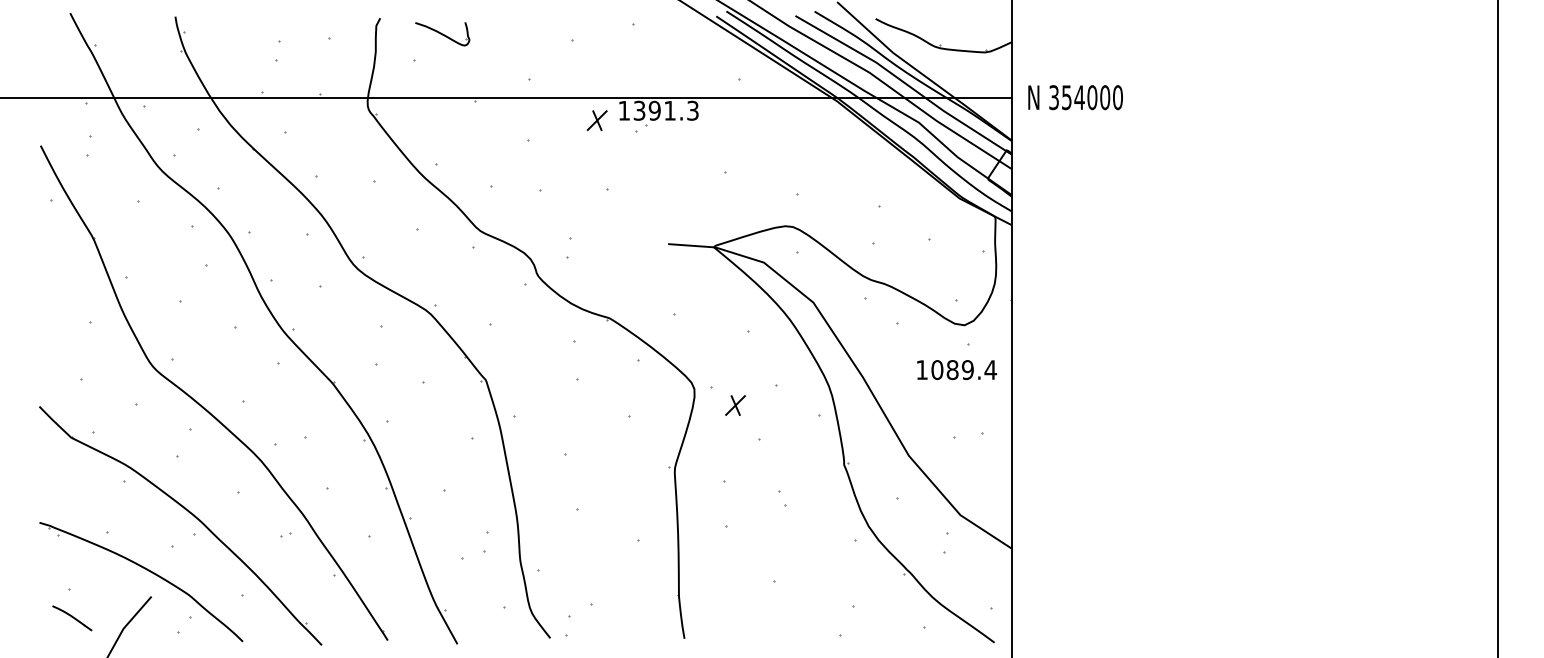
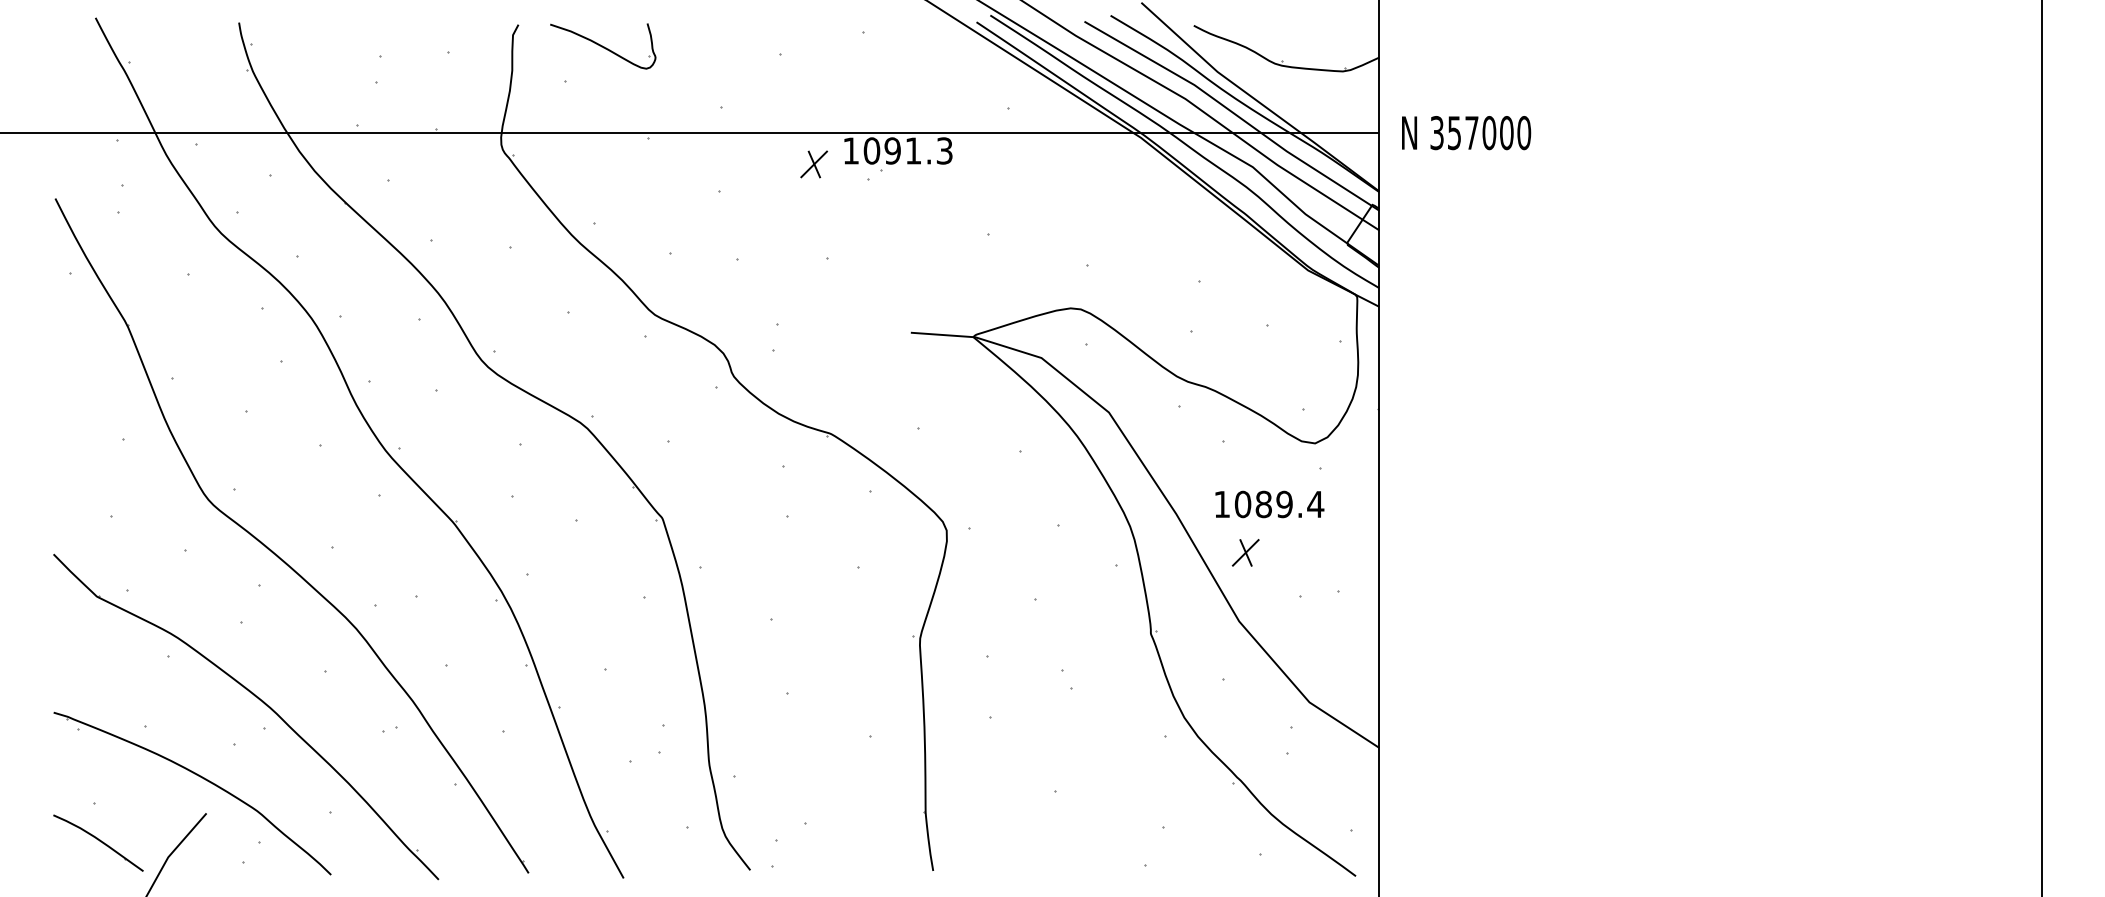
part: (442, 34) -> (603, 46), size x1.43
text: (1079, 97) -> (1471, 132), 354000 -> 357000
text: (639, 110) -> (871, 150), 1391.3 -> 1091.3
text: (956, 370) -> (1269, 504), moved
part: (735, 405) -> (1245, 552), moved
part: (72, 617) -> (98, 842), size x1.67

